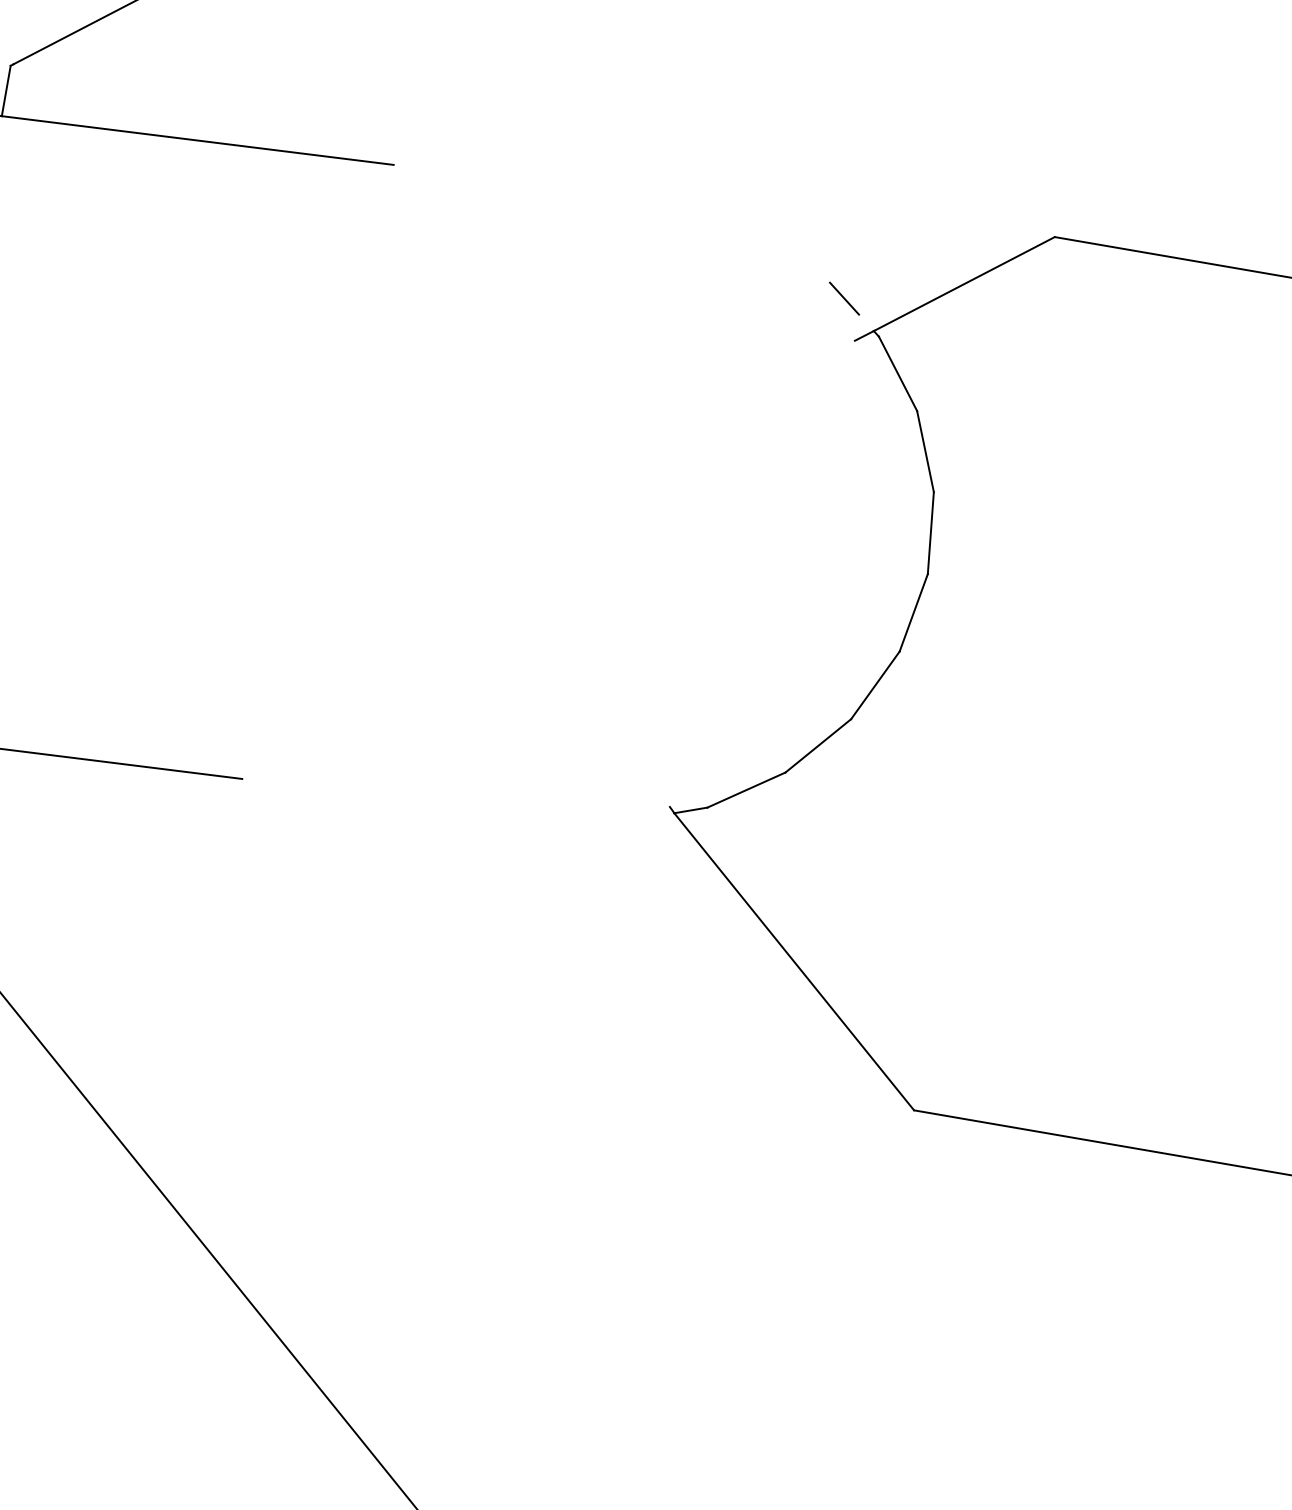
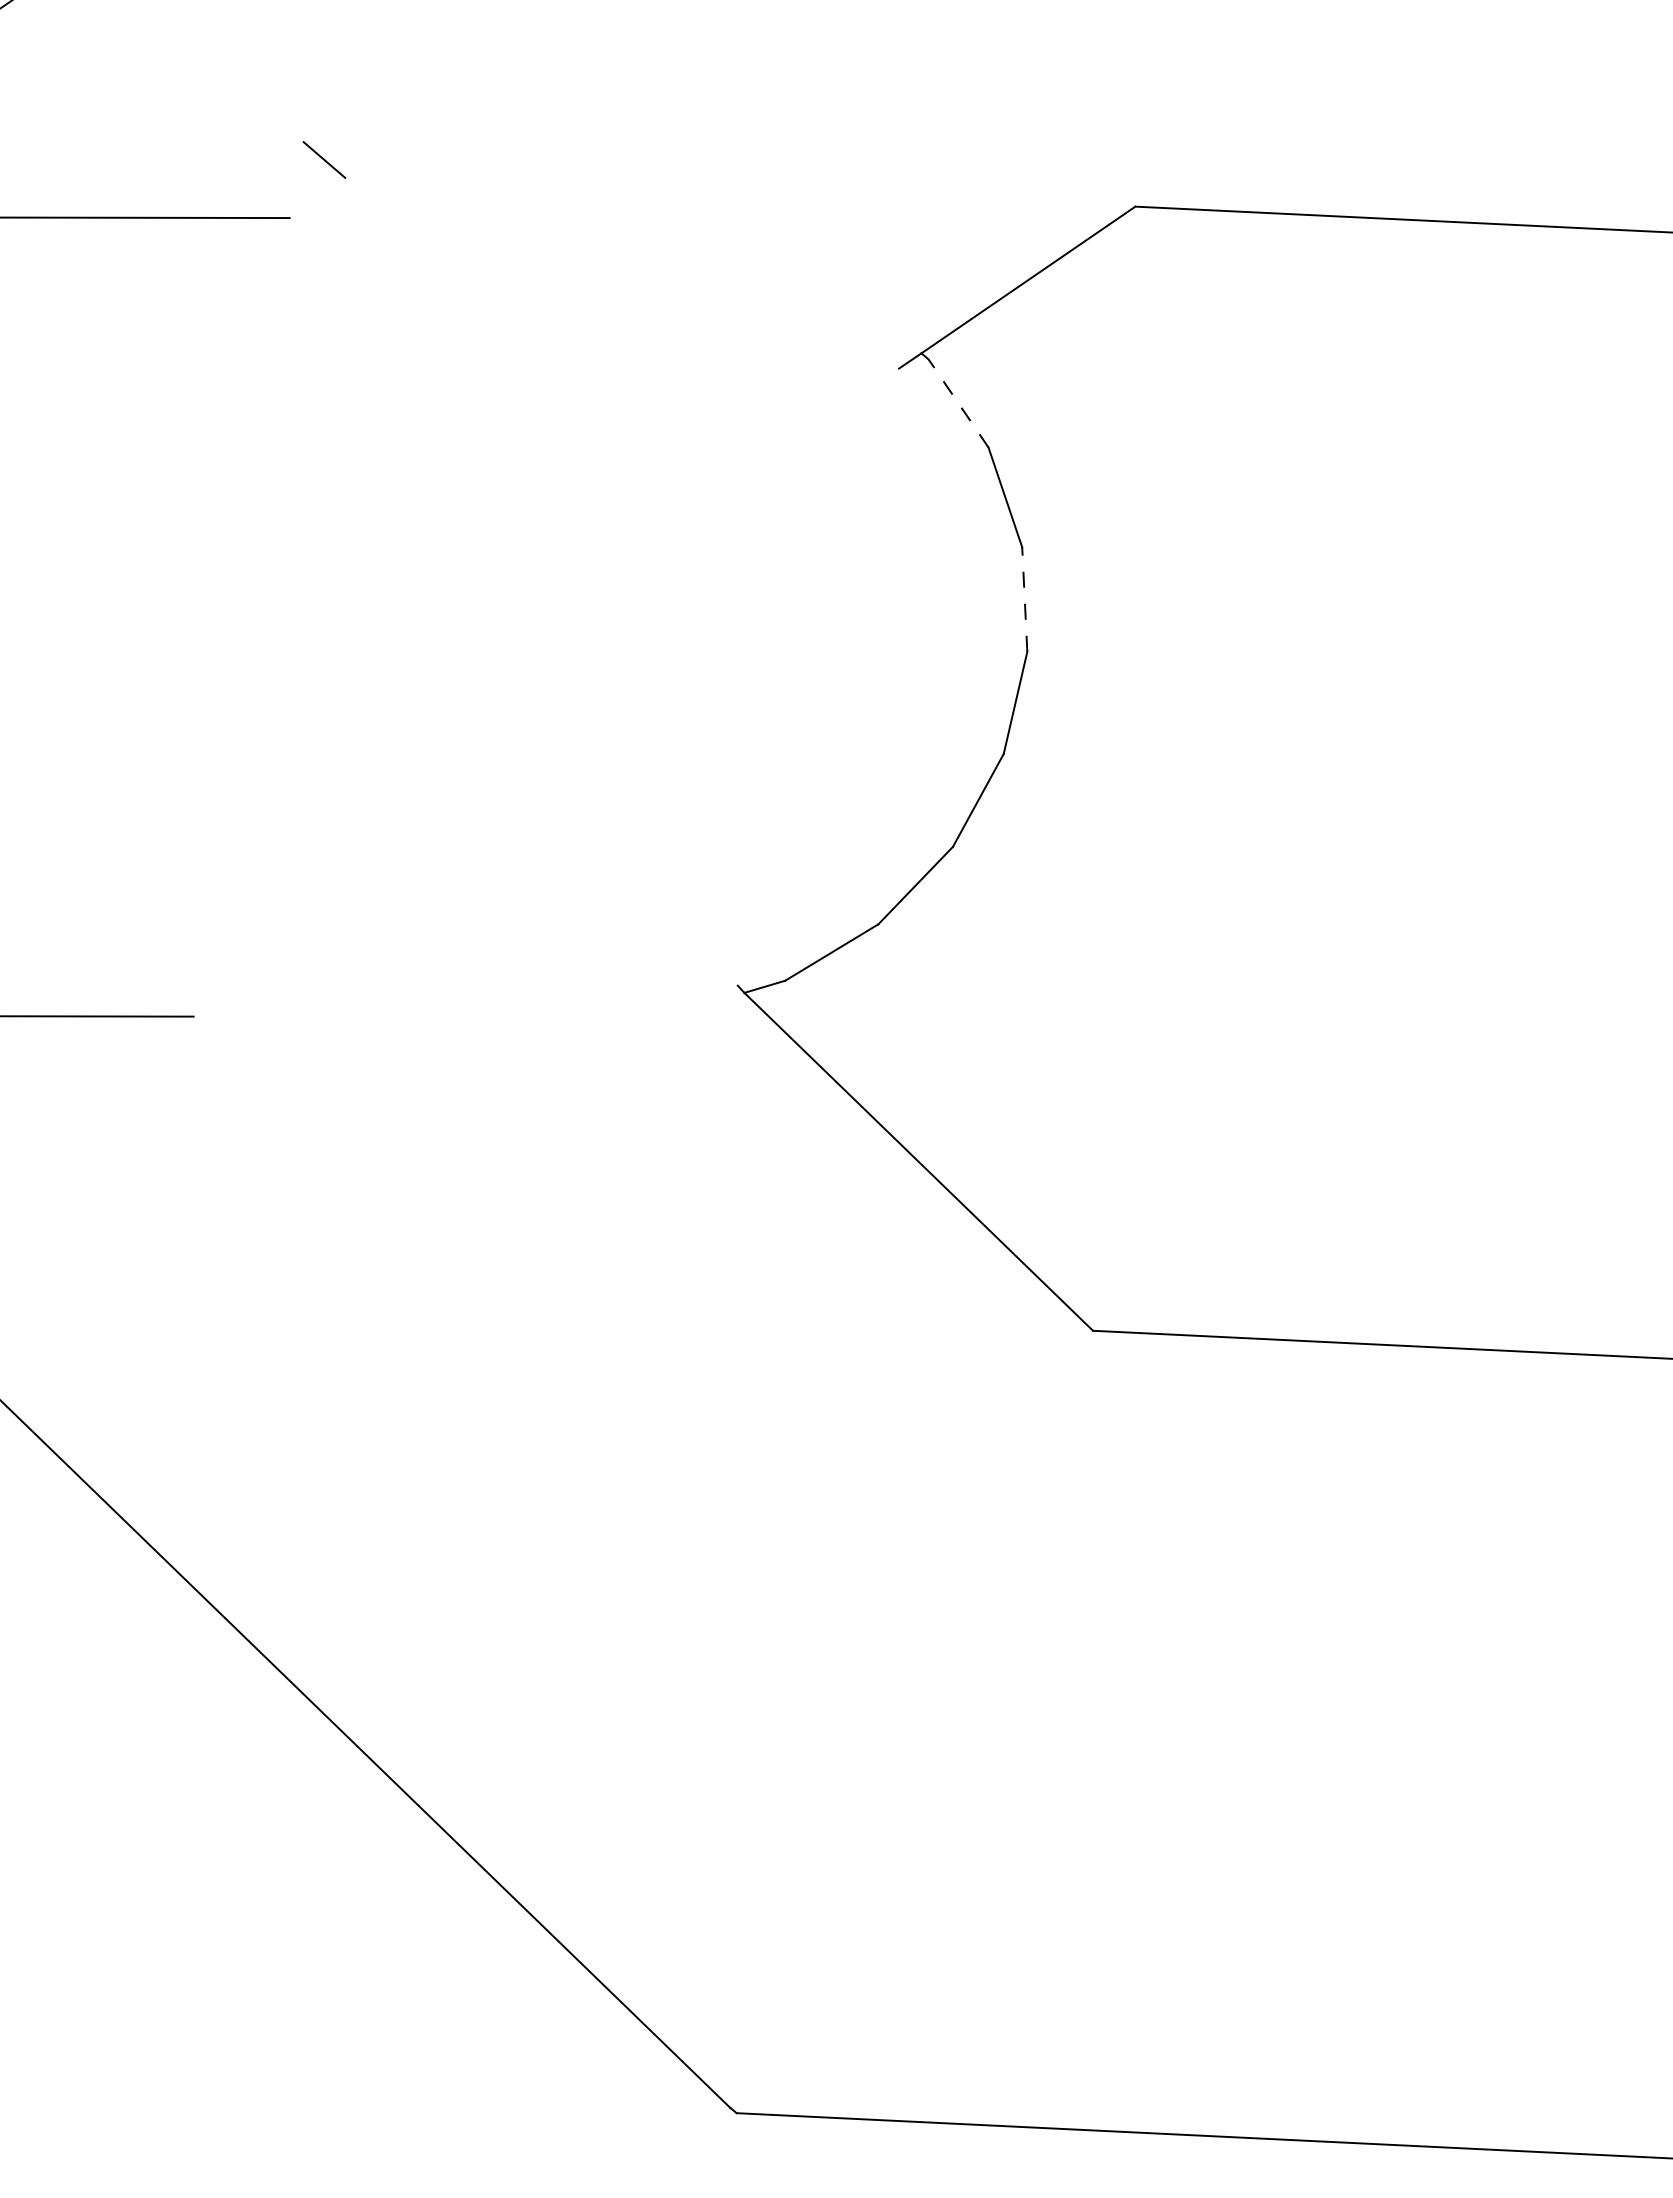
line: (844, 298) -> (324, 159), moved
line: (897, 373) -> (958, 403), solid -> dashed
line: (930, 533) -> (1024, 599), solid -> dashed

